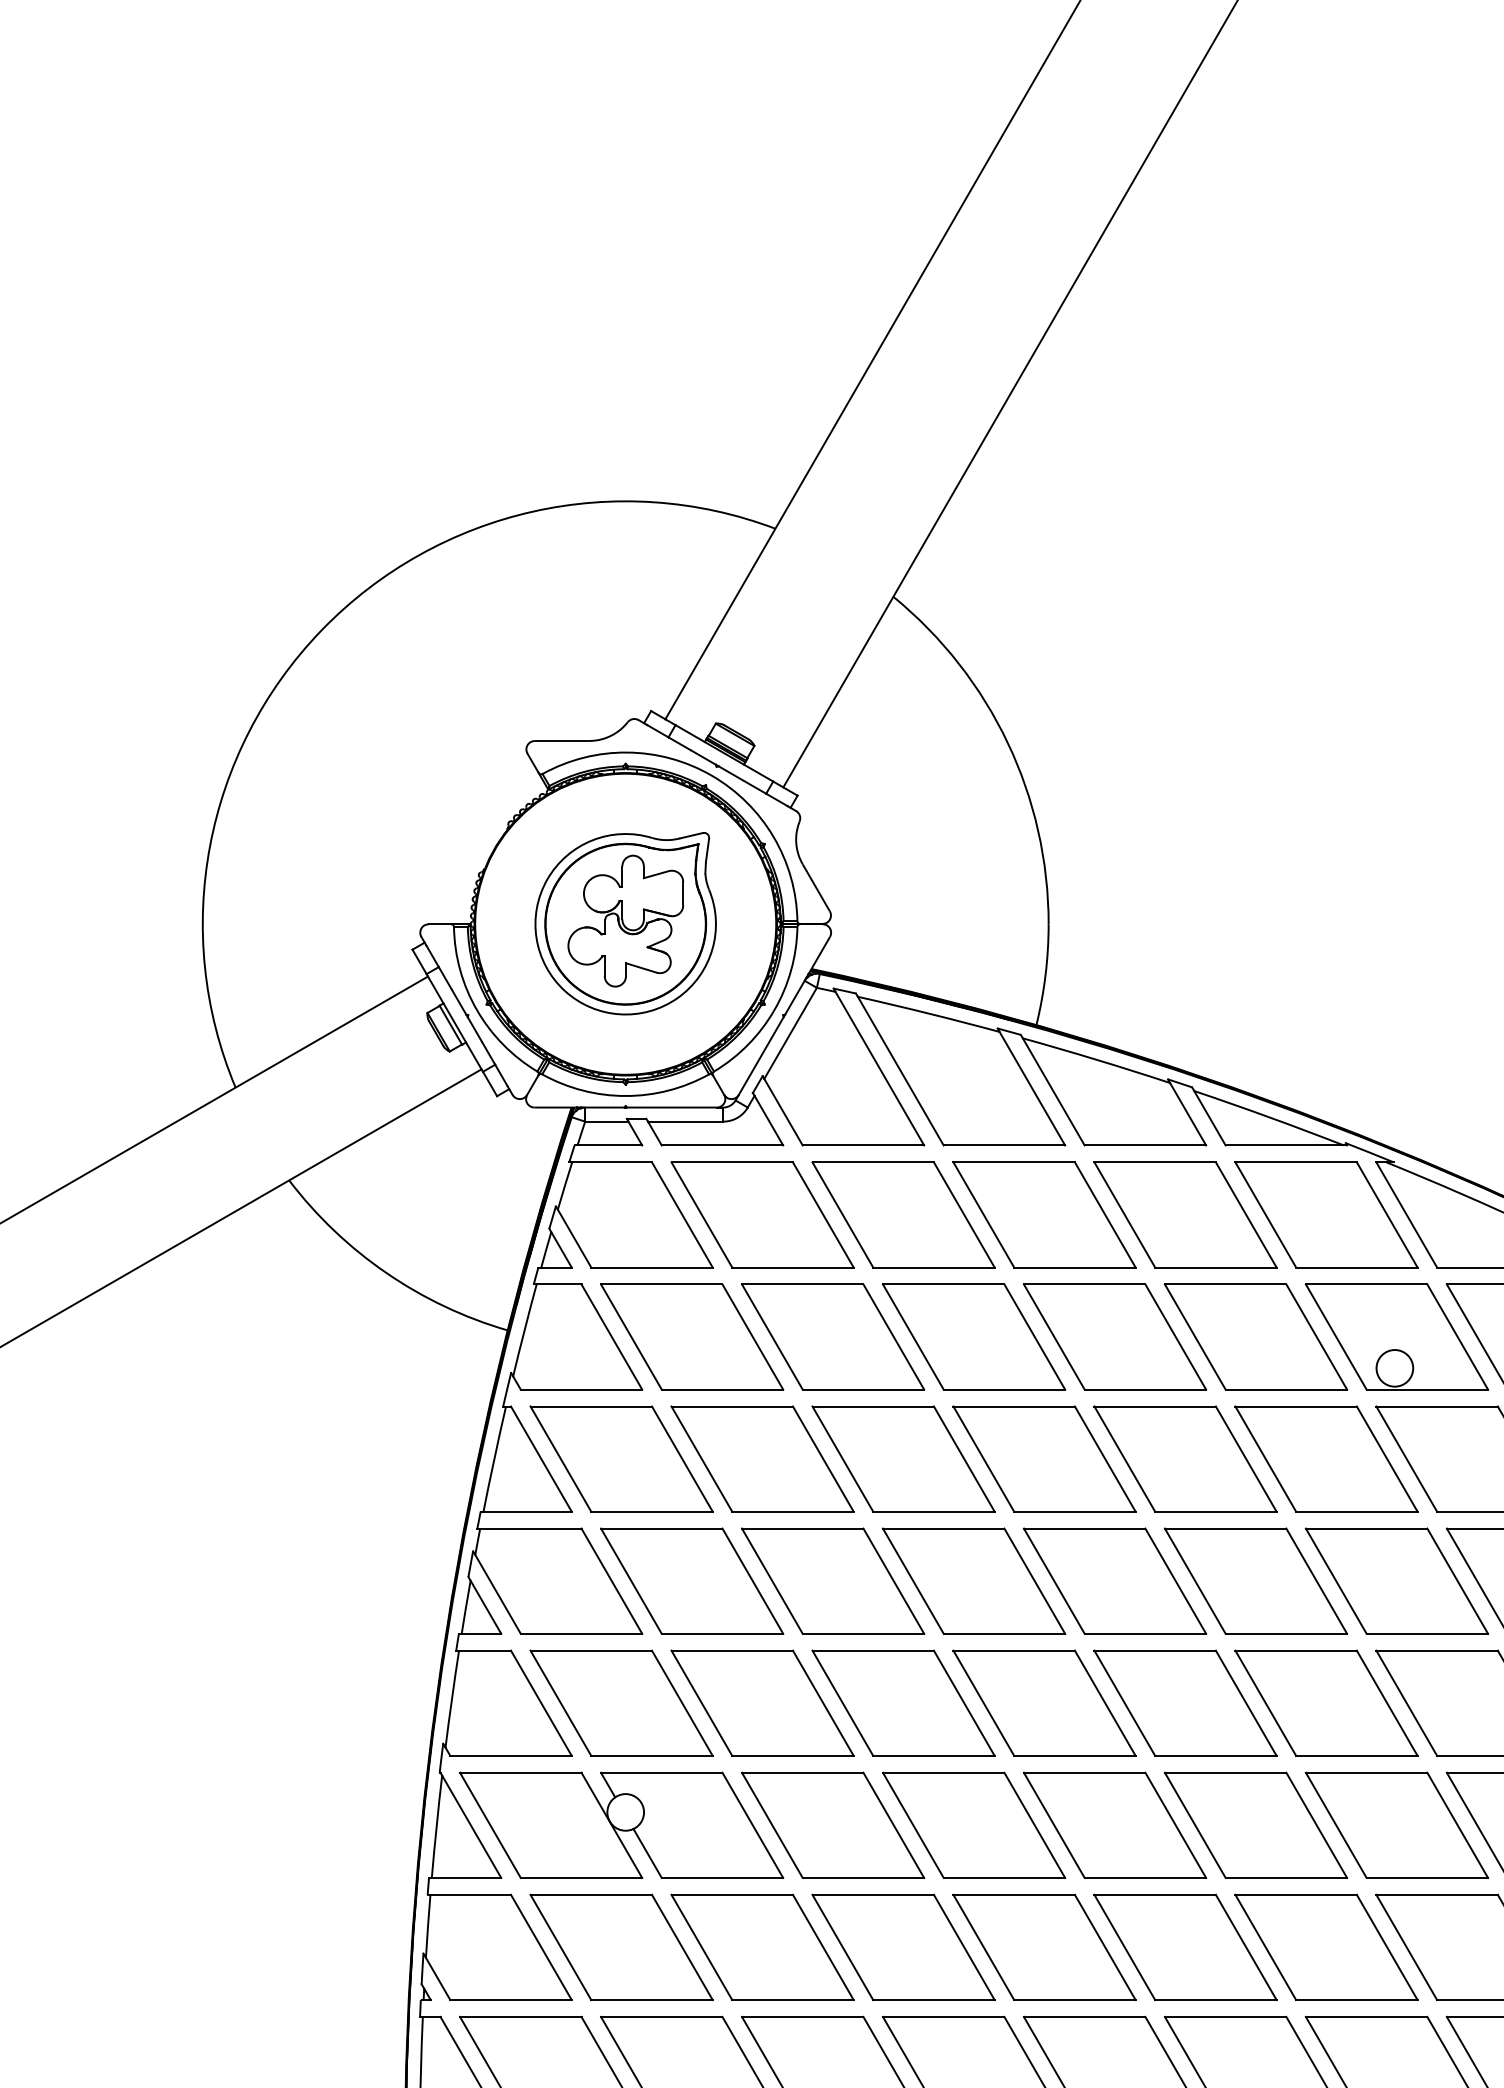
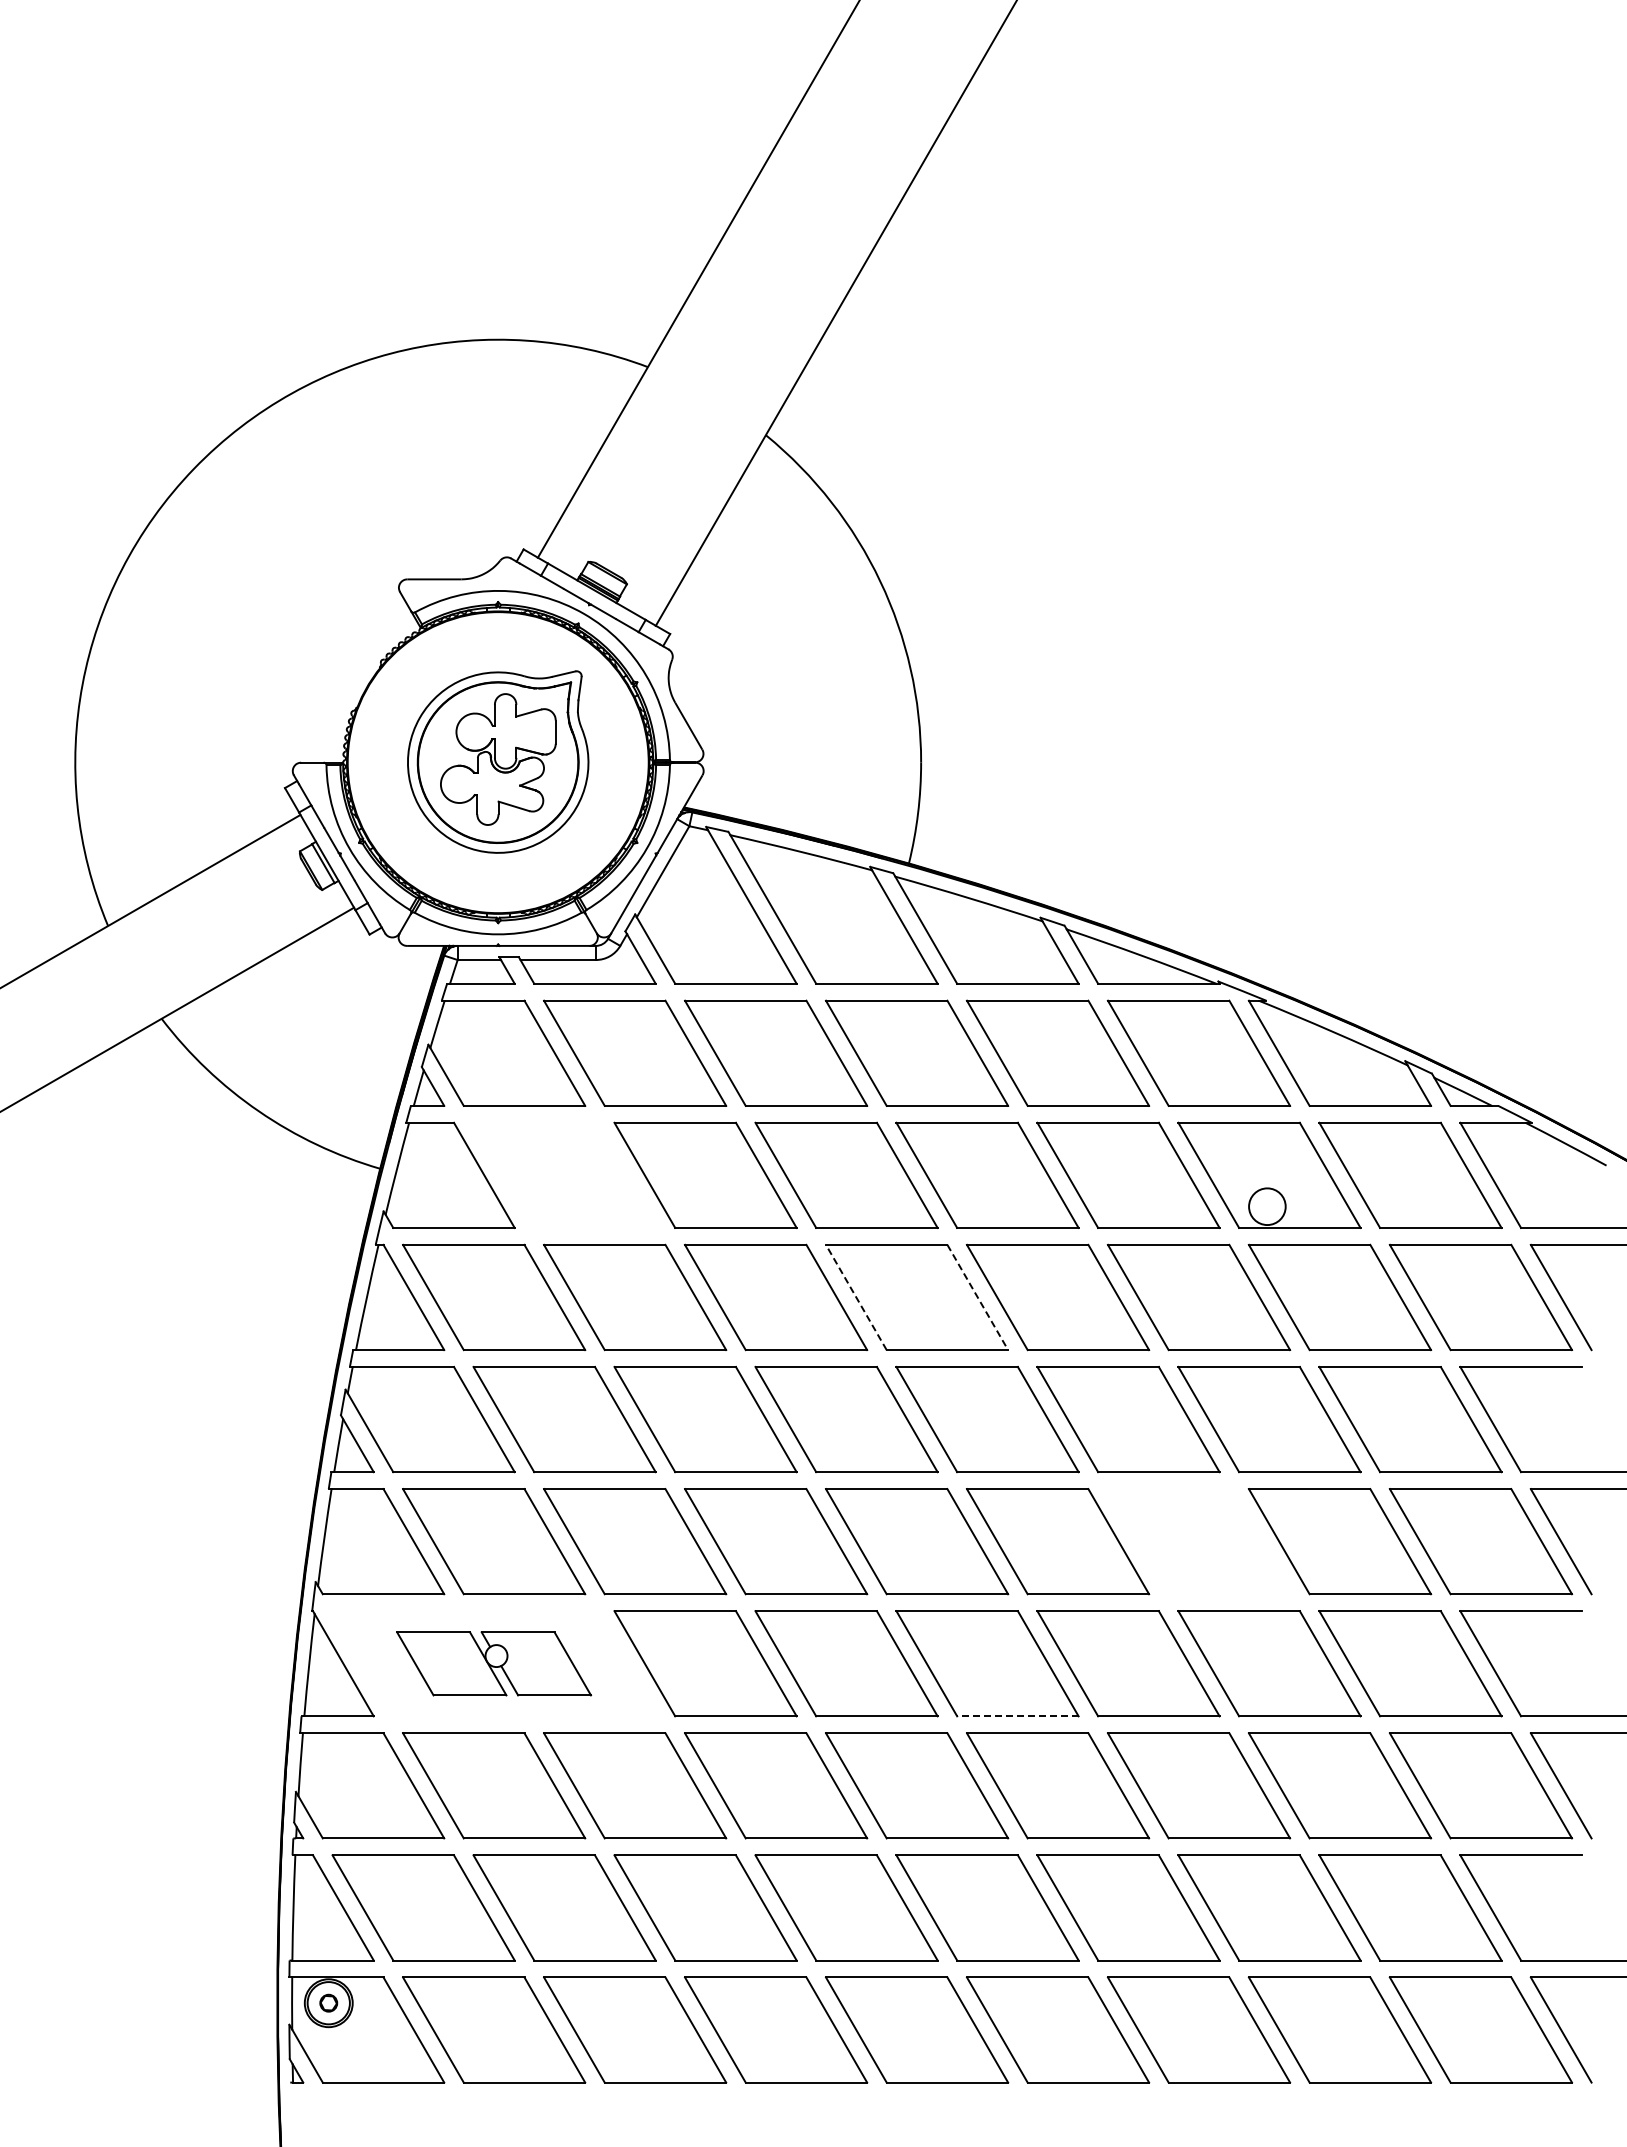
part: (691, 1336) -> (564, 1174), removed
line: (983, 1459) -> (856, 1297), solid -> dashed
line: (1104, 1459) -> (977, 1297), solid -> dashed
part: (1326, 1703) -> (1199, 1541), removed
part: (620, 1825) -> (493, 1663), size x0.6
line: (1144, 1878) -> (1017, 1716), solid -> dashed

